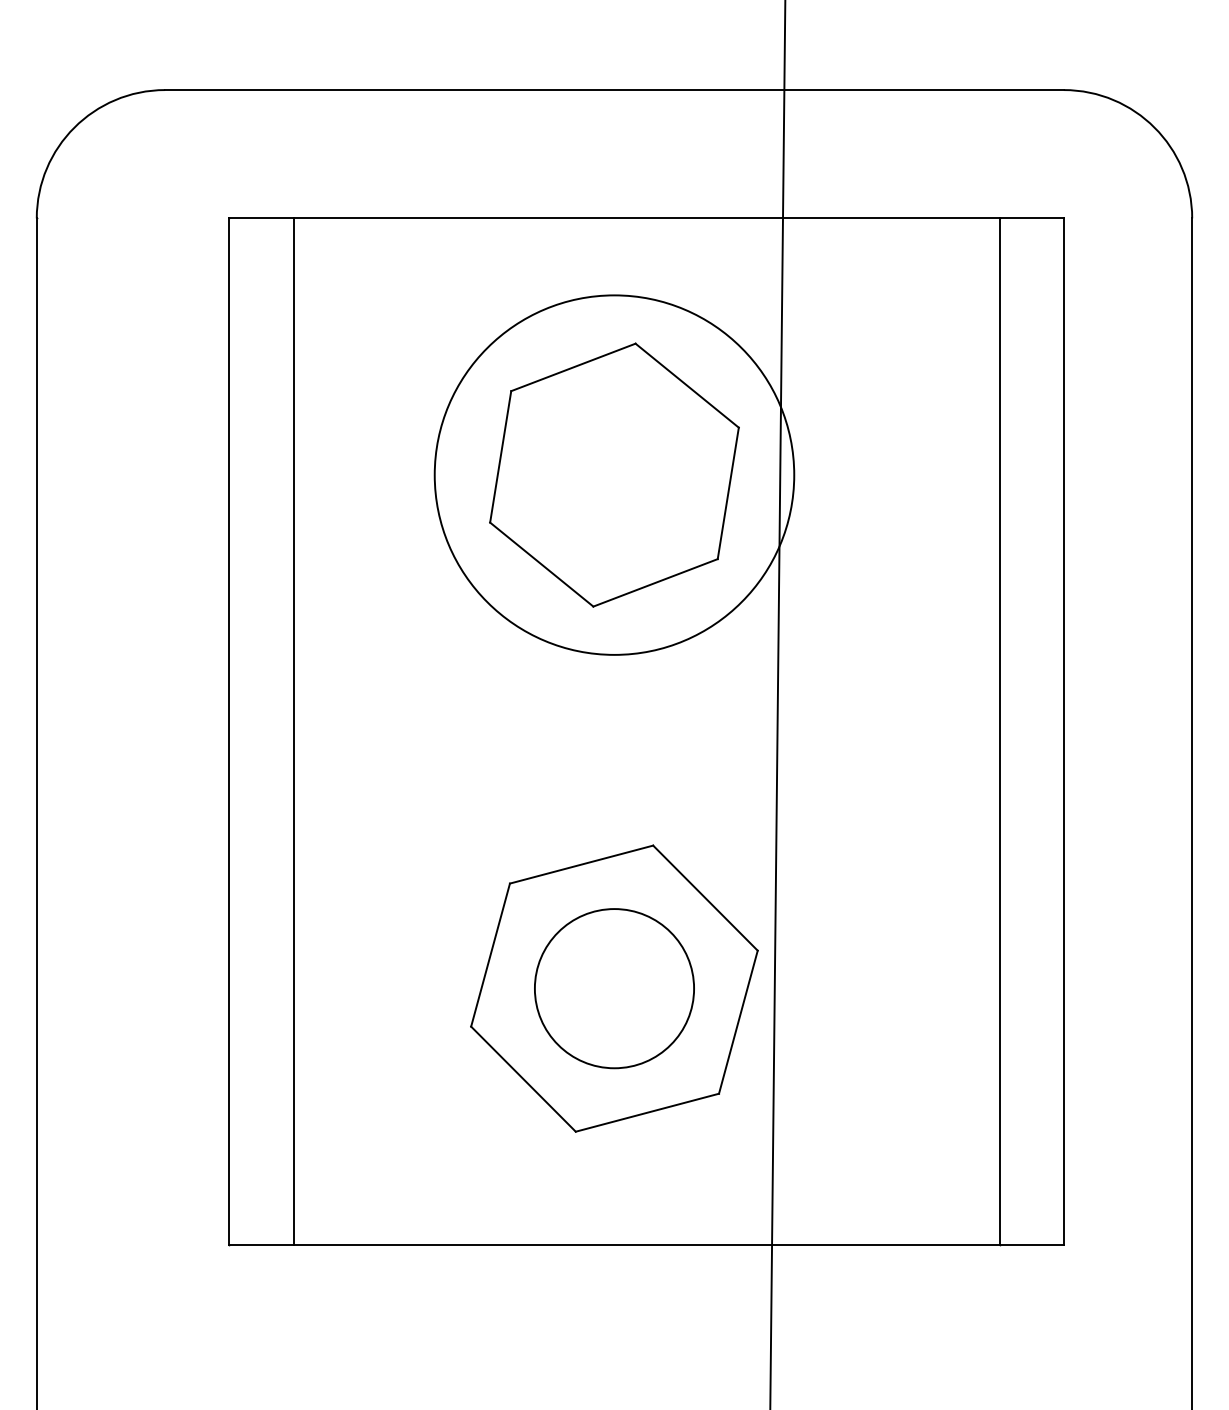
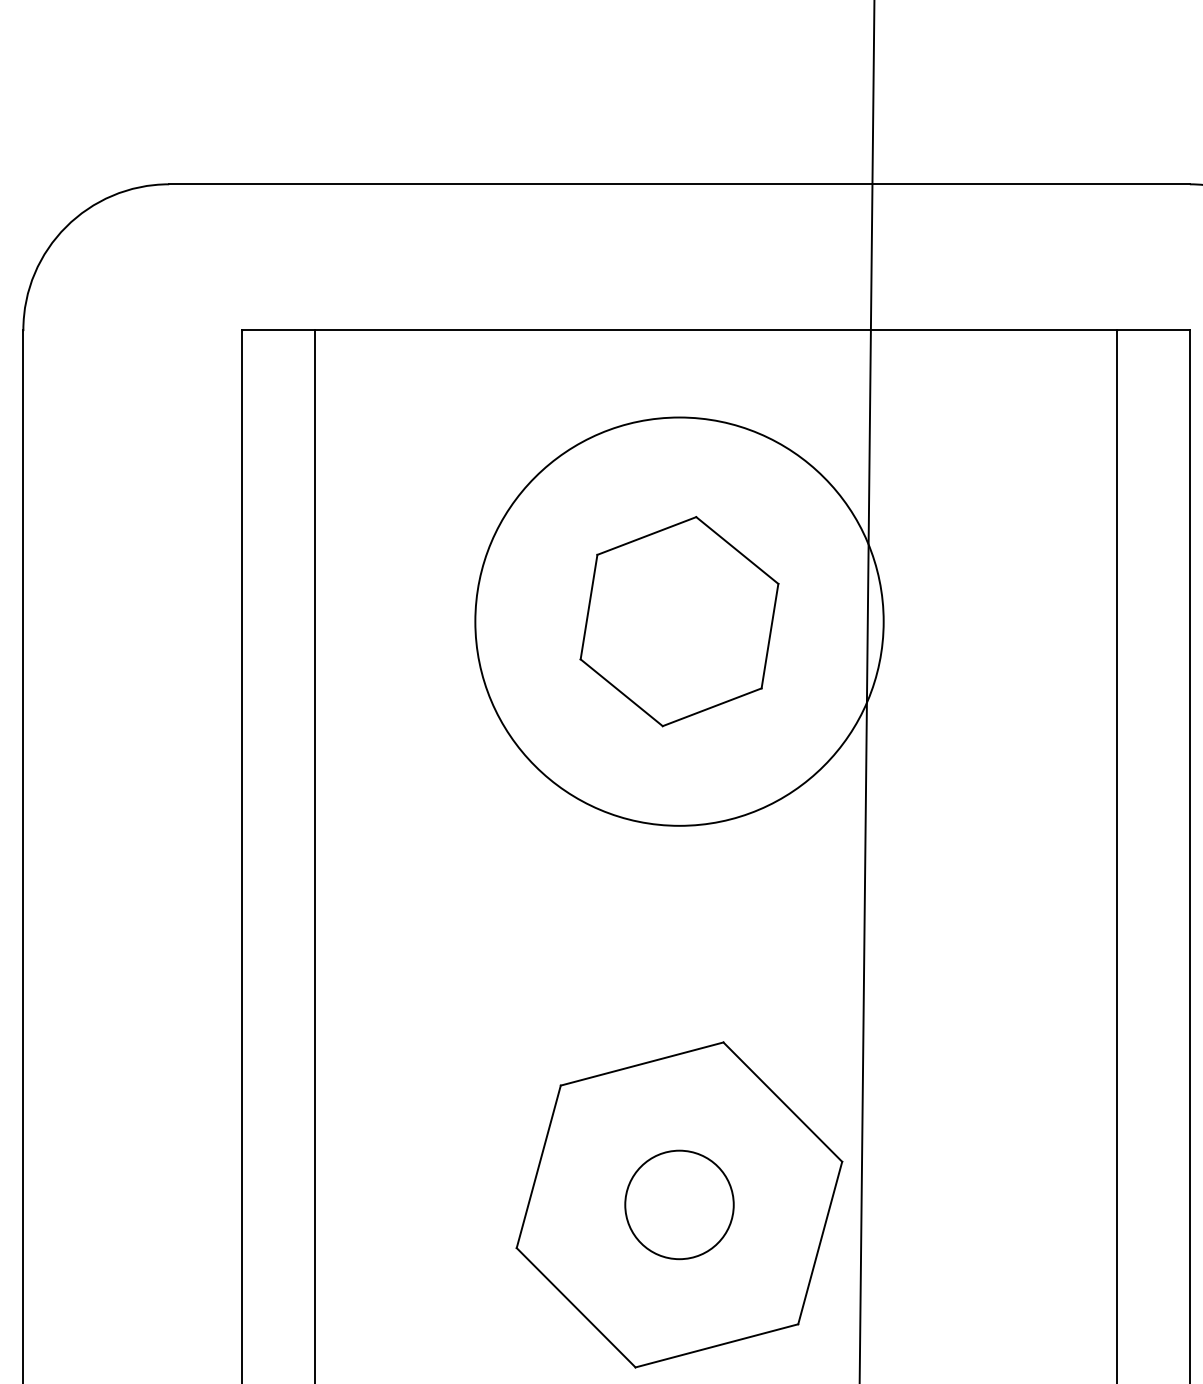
part: (614, 474) -> (679, 620), size x0.7
circle: (614, 988) -> (679, 1204), size x0.6

